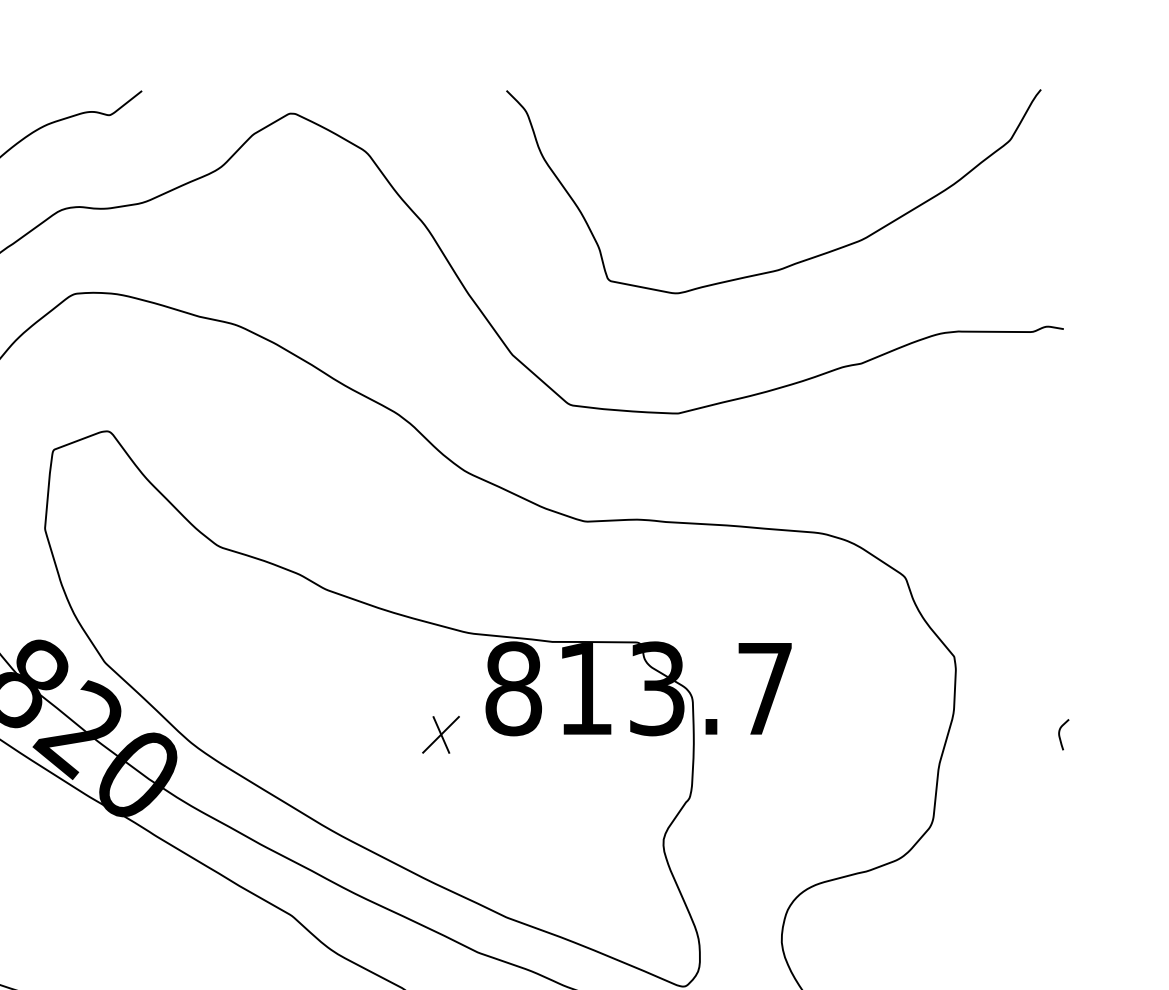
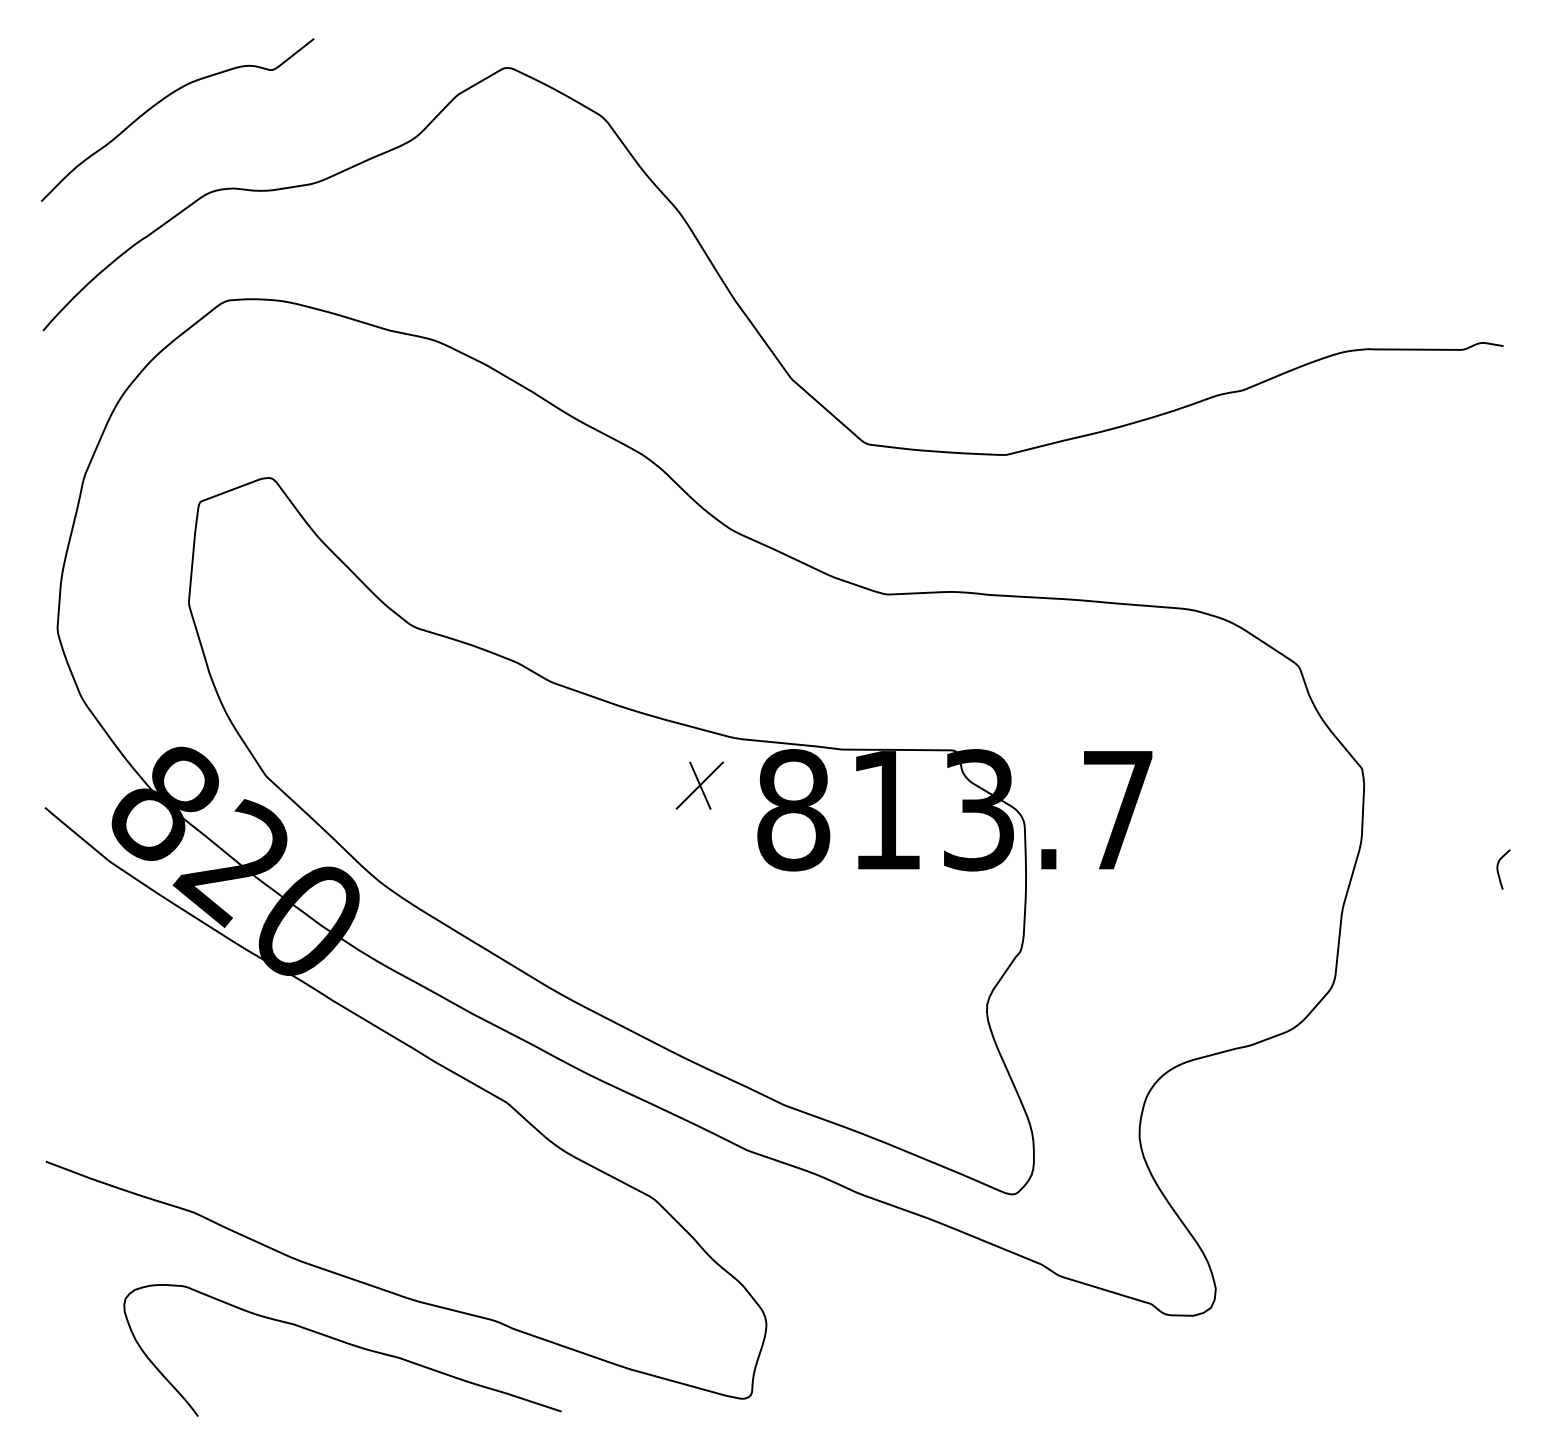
curve: (798, 262) -> (1160, 259), removed
part: (440, 734) -> (699, 785), moved

